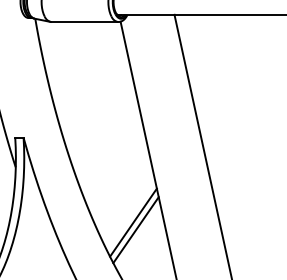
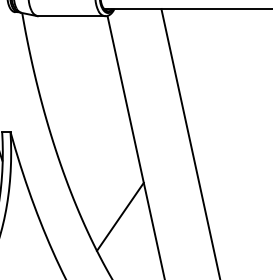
line: (135, 230) -> (122, 224), removed

